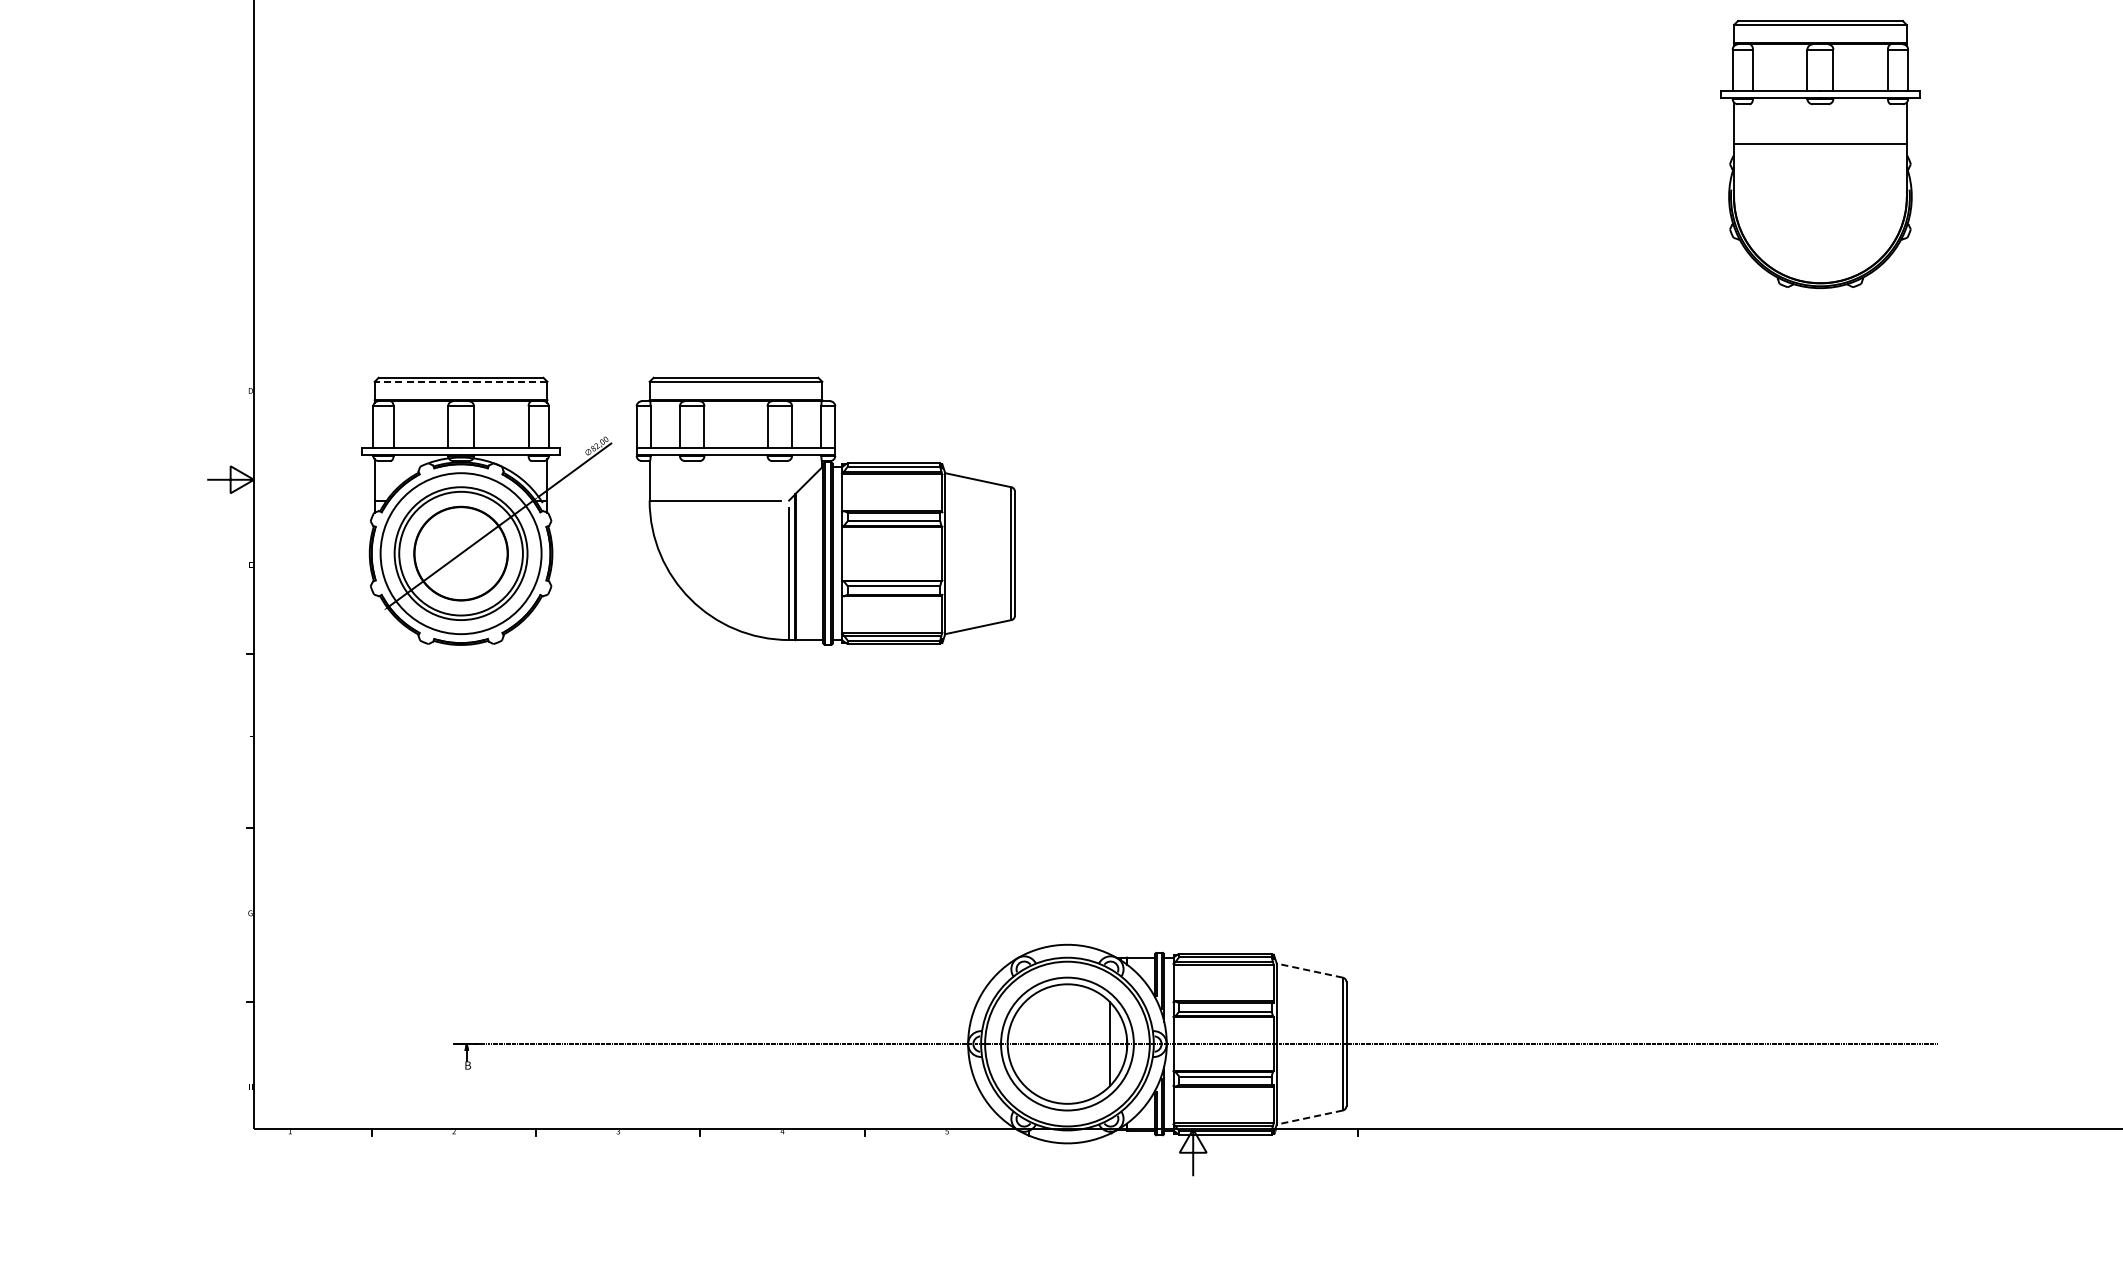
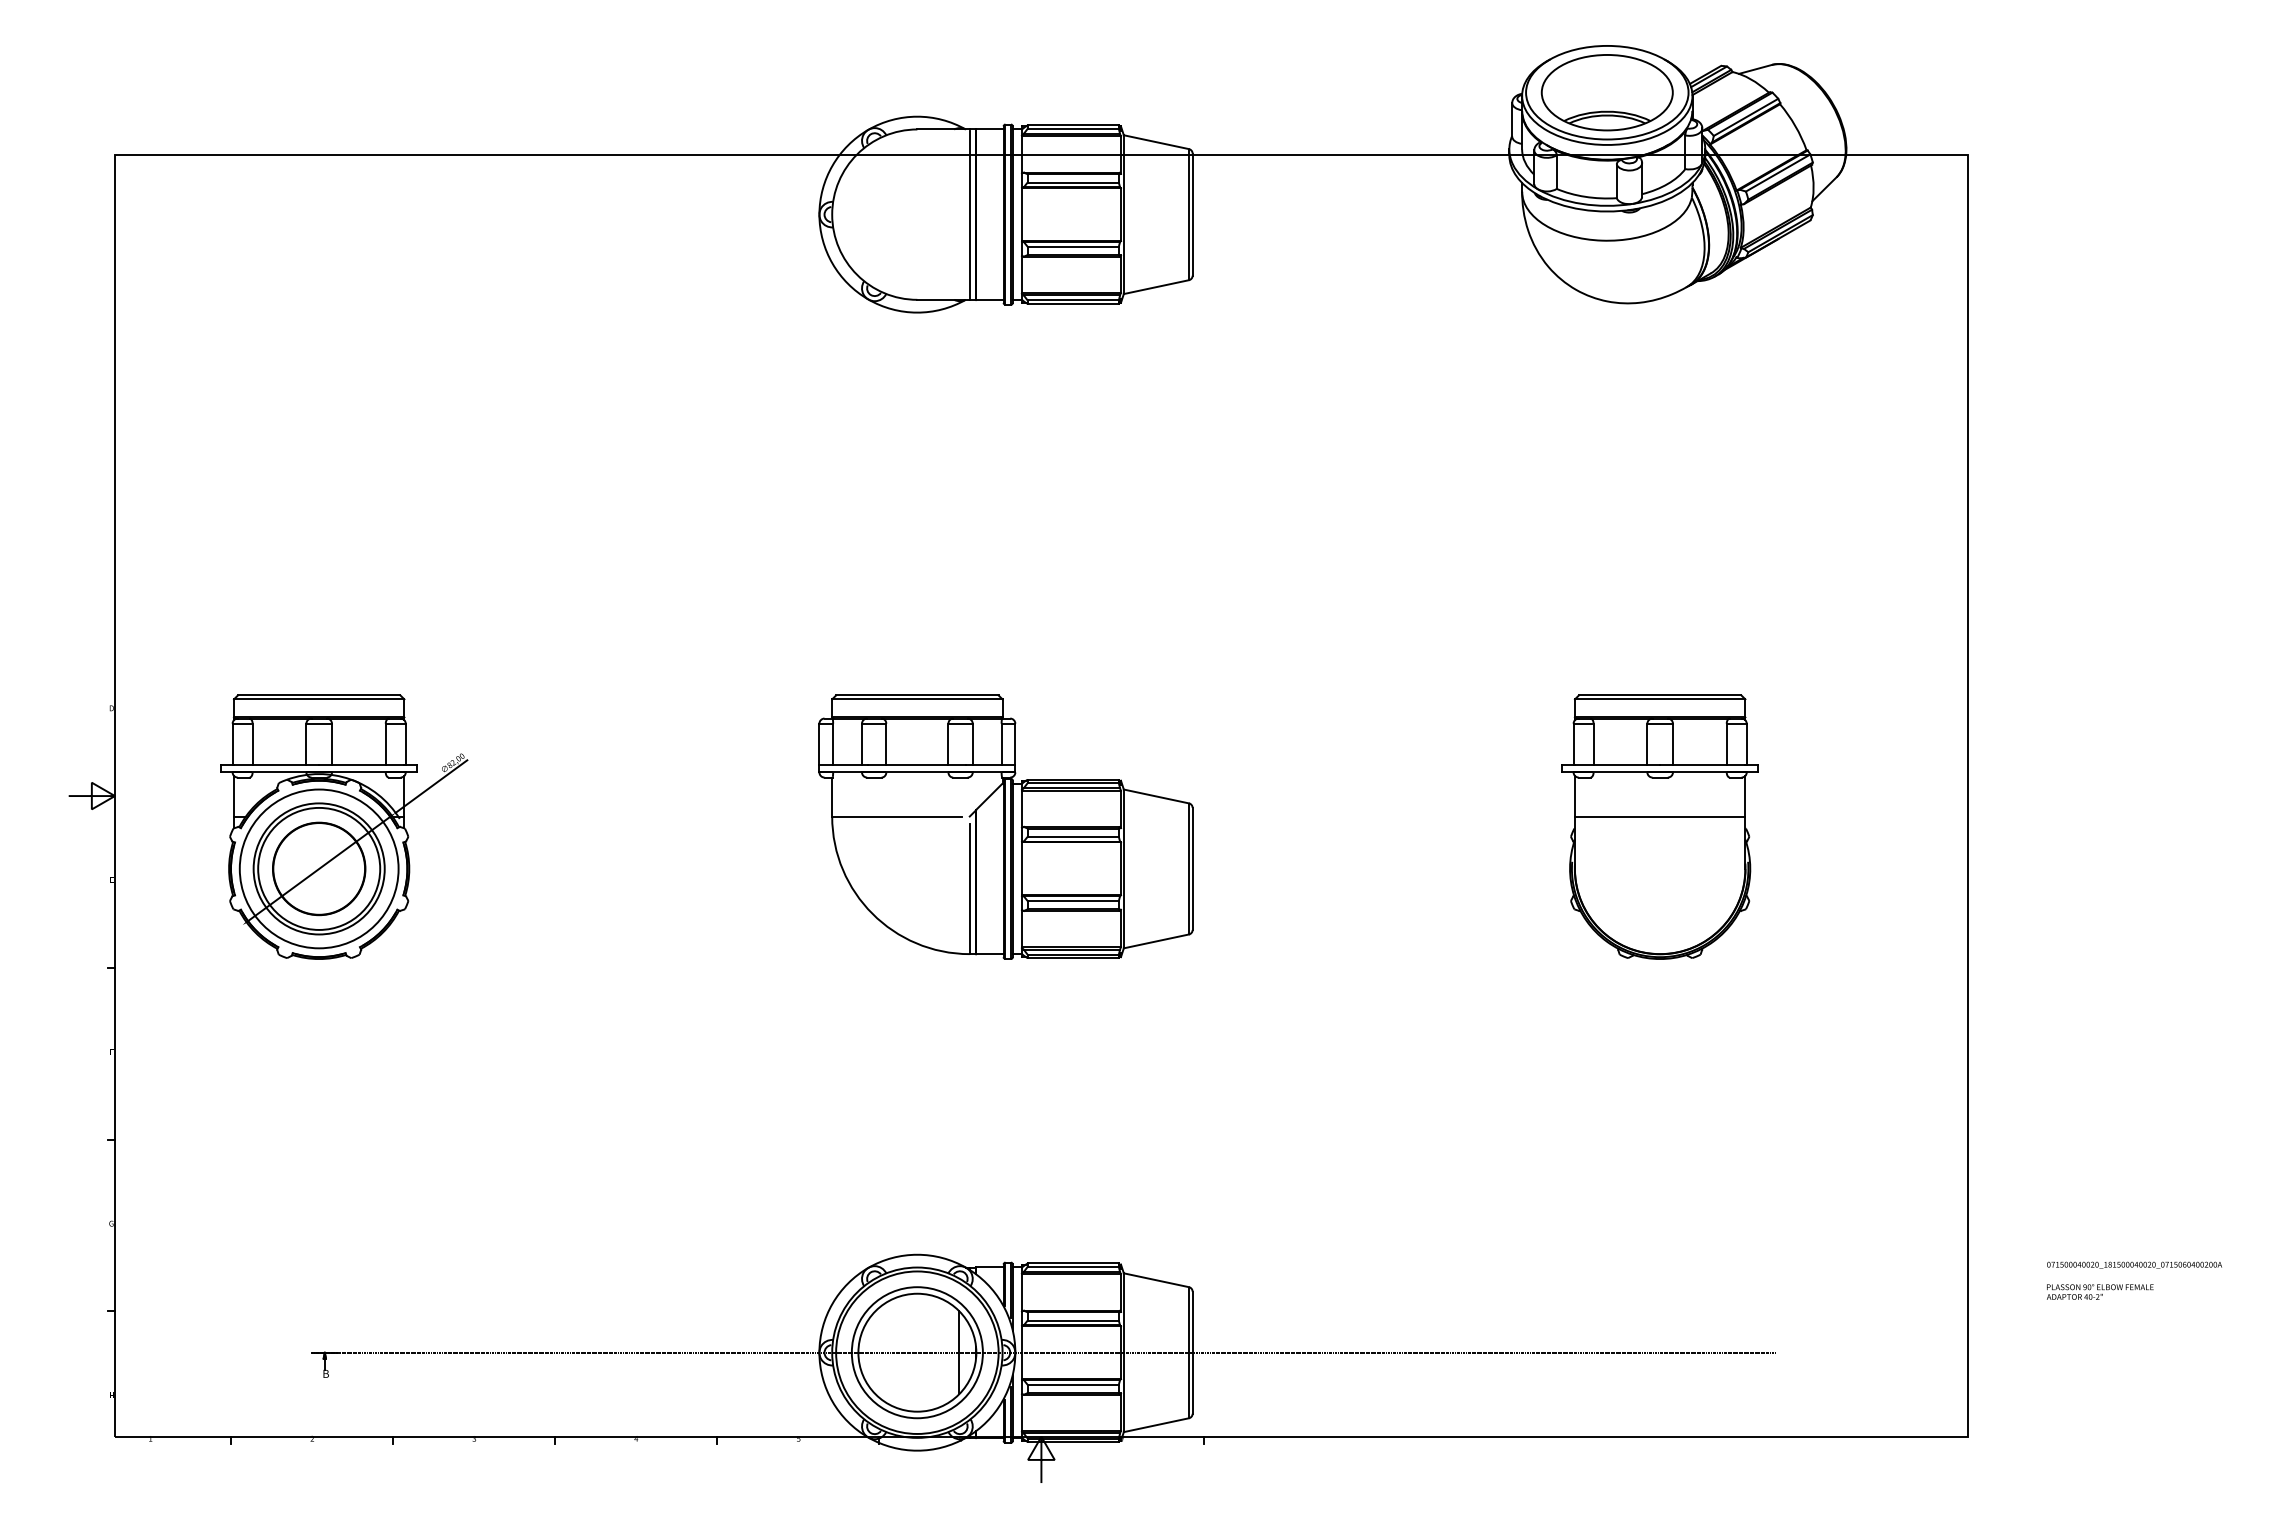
part: (1819, 153) -> (1659, 826), moved
line: (460, 381) -> (318, 699), dashed -> solid
part: (825, 510) -> (1005, 826), moved
line: (1308, 970) -> (1155, 1280), dashed -> solid
line: (1308, 1117) -> (1155, 1425), dashed -> solid

